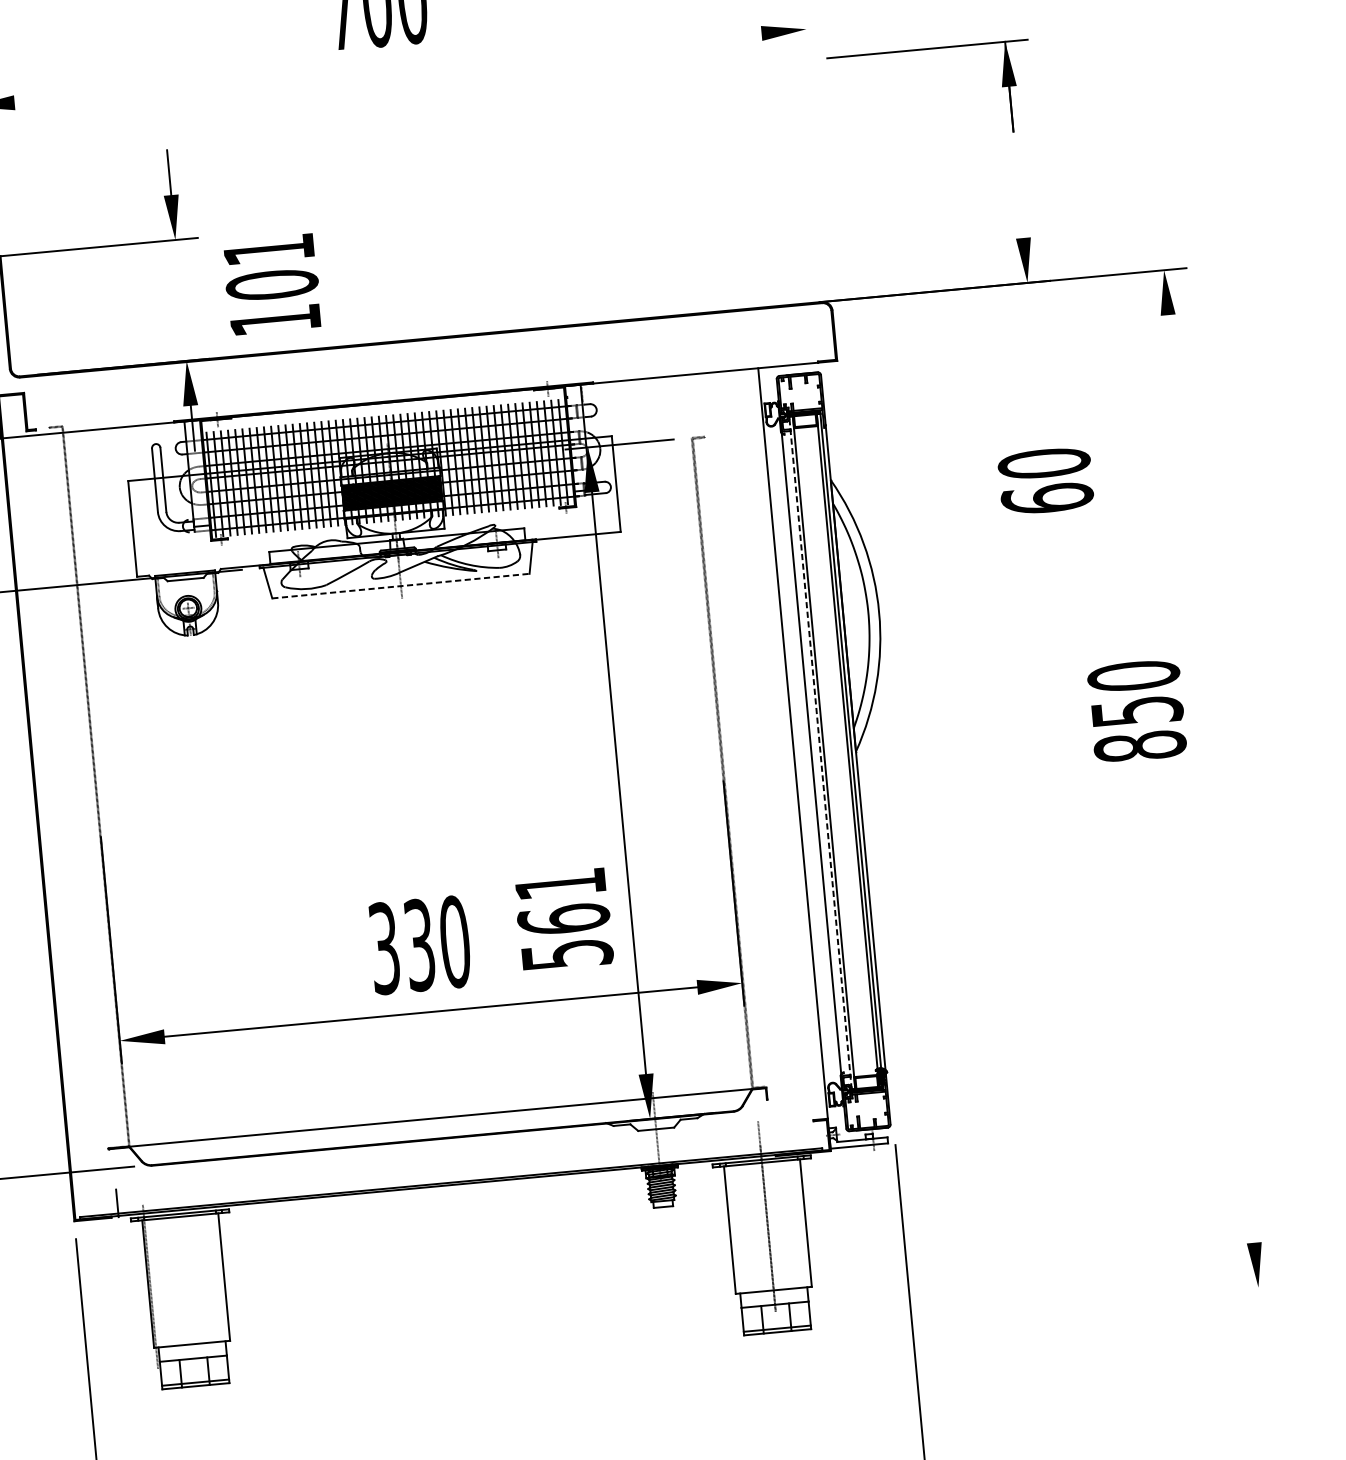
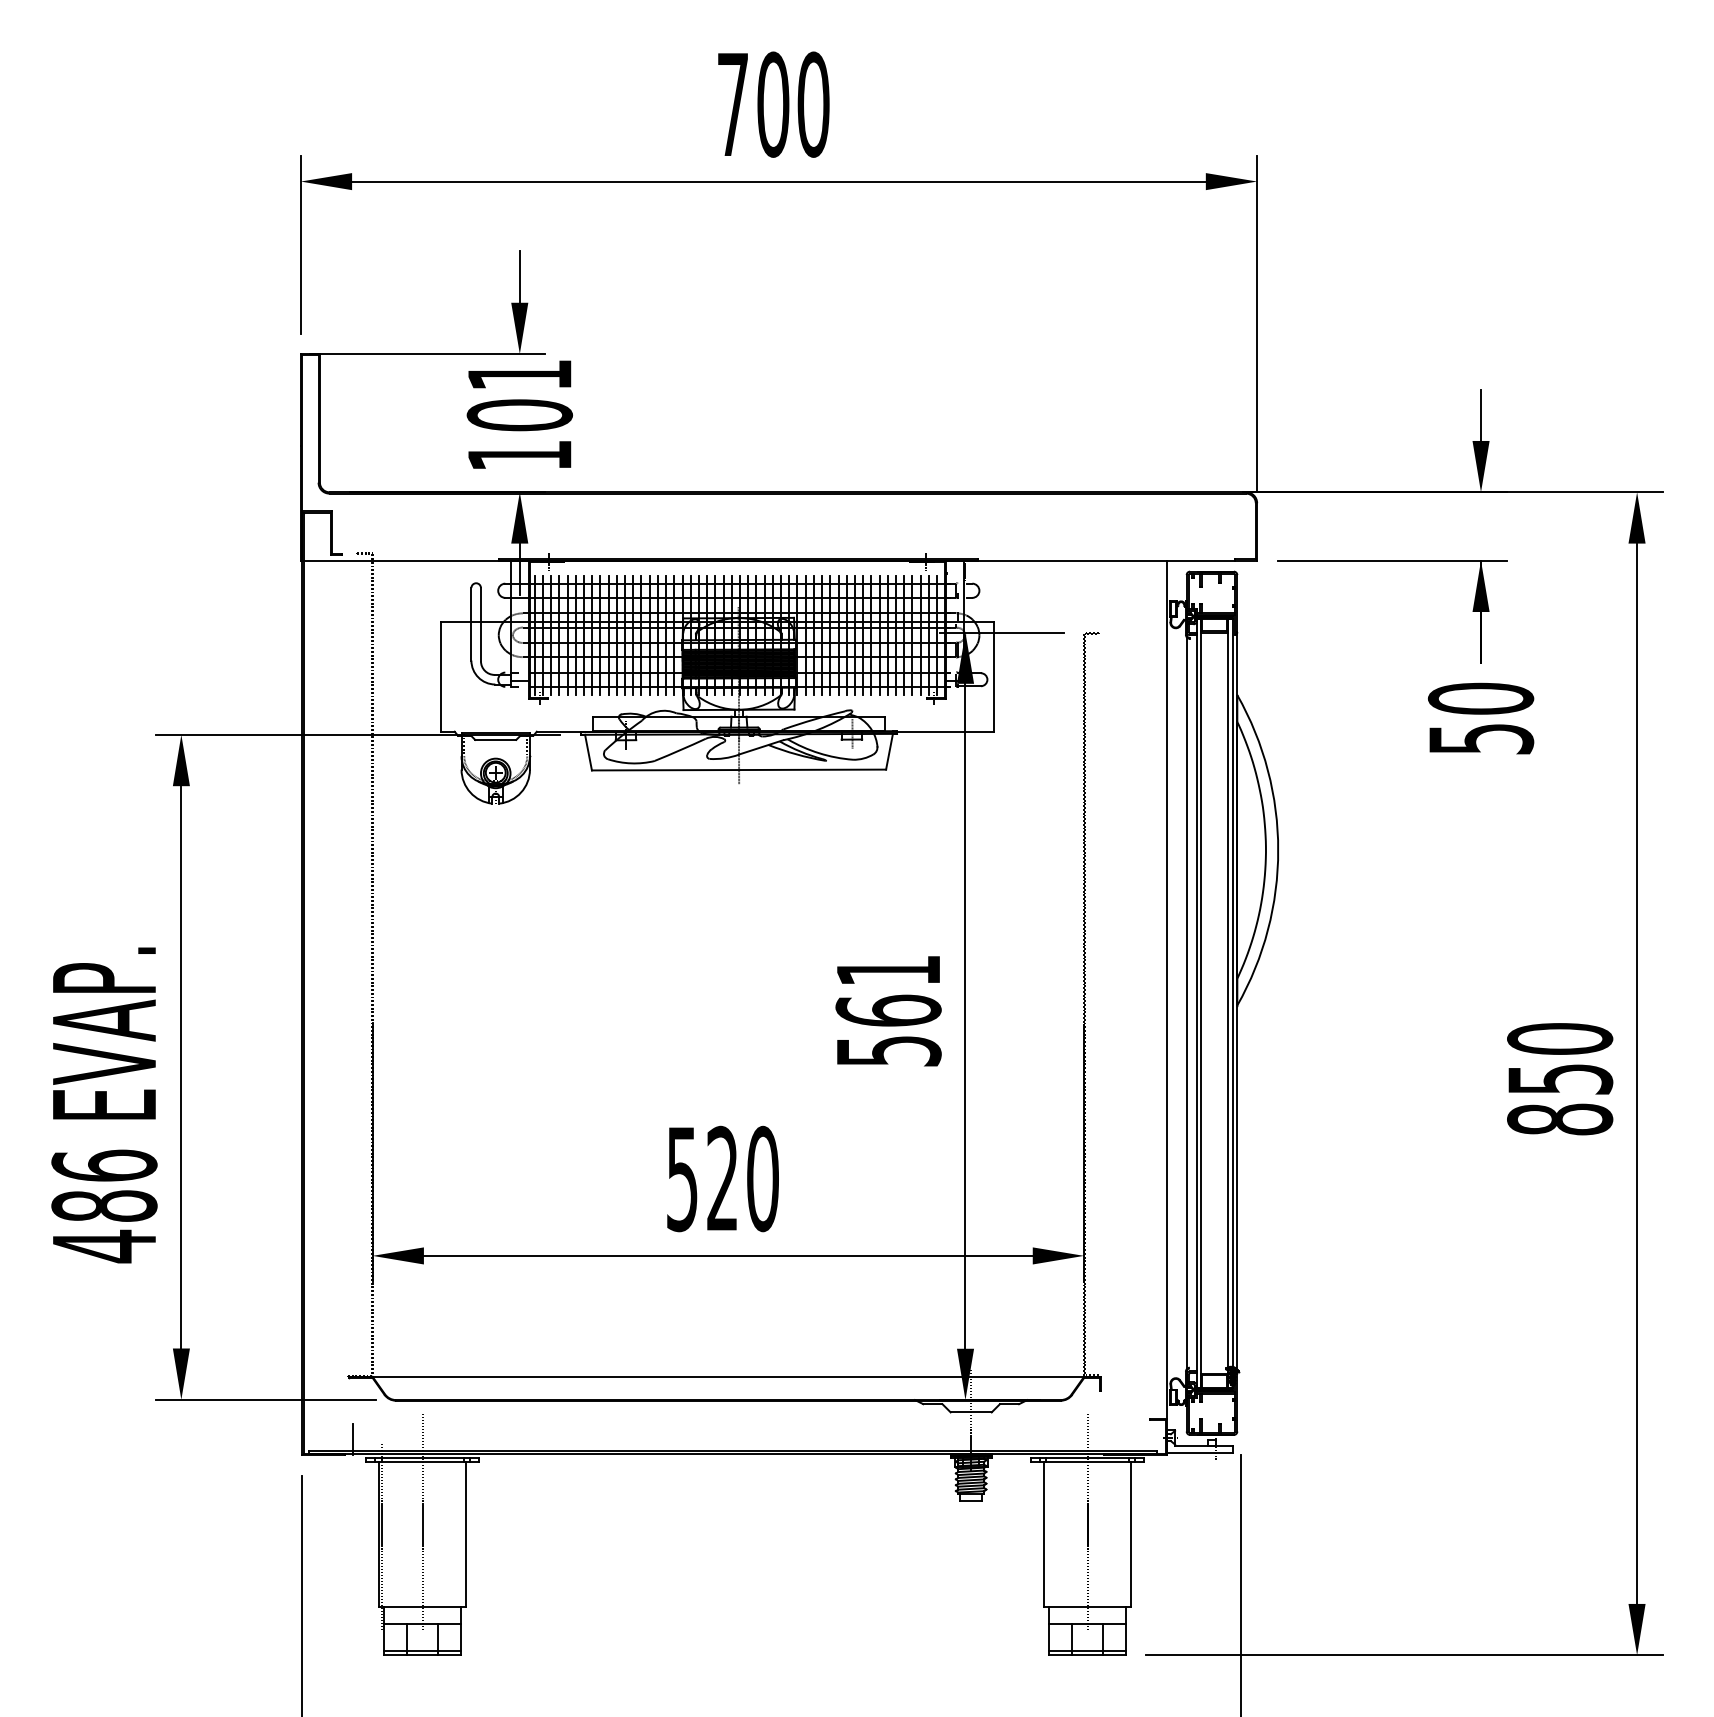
part: (927, 49) -> (1392, 561), moved
line: (387, 68) -> (778, 181), added
line: (818, 153) -> (1257, 323), added
line: (1021, 214) -> (1481, 414), added
text: (271, 284) -> (519, 414), moved
text: (1047, 498) -> (1480, 738), 60 -> 50
line: (401, 586) -> (739, 770), dashed -> solid
text: (1137, 711) -> (1560, 1079), moved
line: (820, 752) -> (1196, 1002), dashed -> solid
line: (1211, 778) -> (1637, 1073), added
text: (563, 919) -> (888, 1011), moved
text: (402, 946) -> (702, 1178), 330 -> 520
line: (185, 1270) -> (422, 1522), added
line: (1054, 1306) -> (1404, 1655), added

